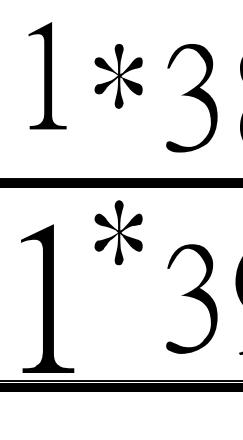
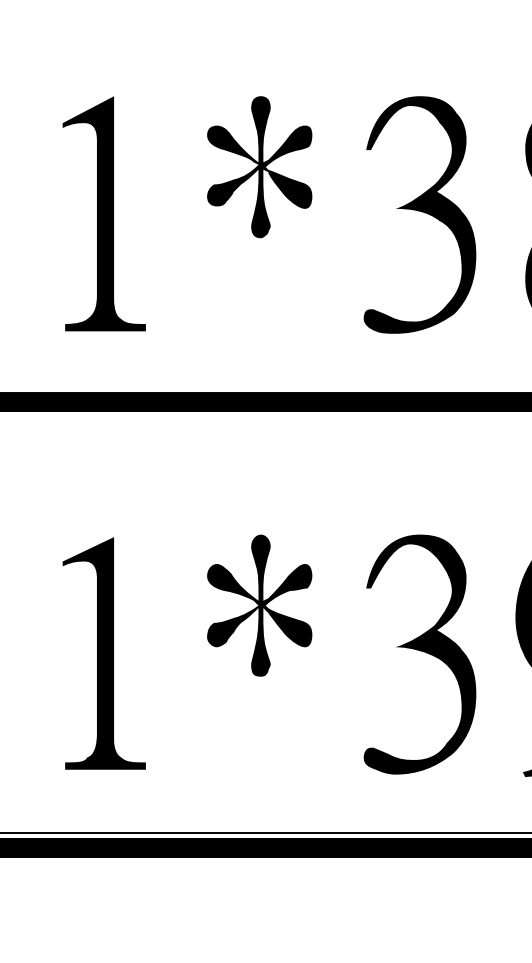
part: (47, 75) -> (104, 213), moved
part: (118, 232) -> (259, 605), moved
part: (47, 298) -> (104, 653), size x0.71

